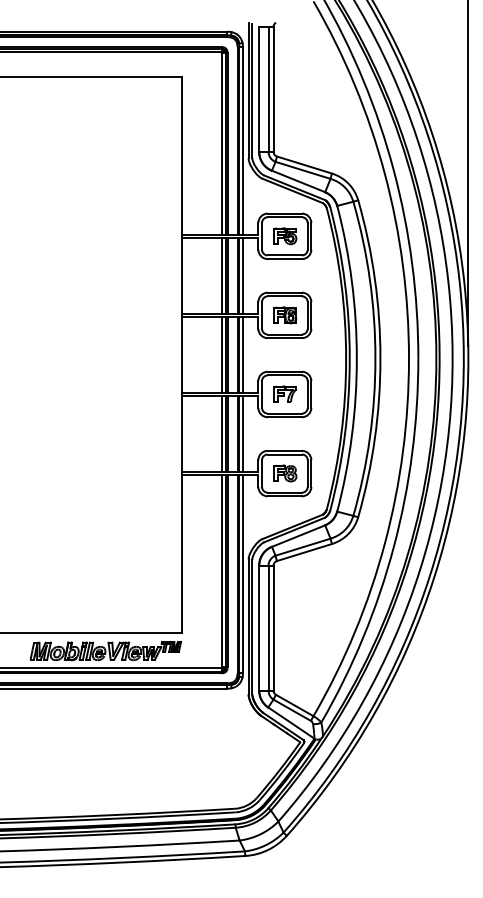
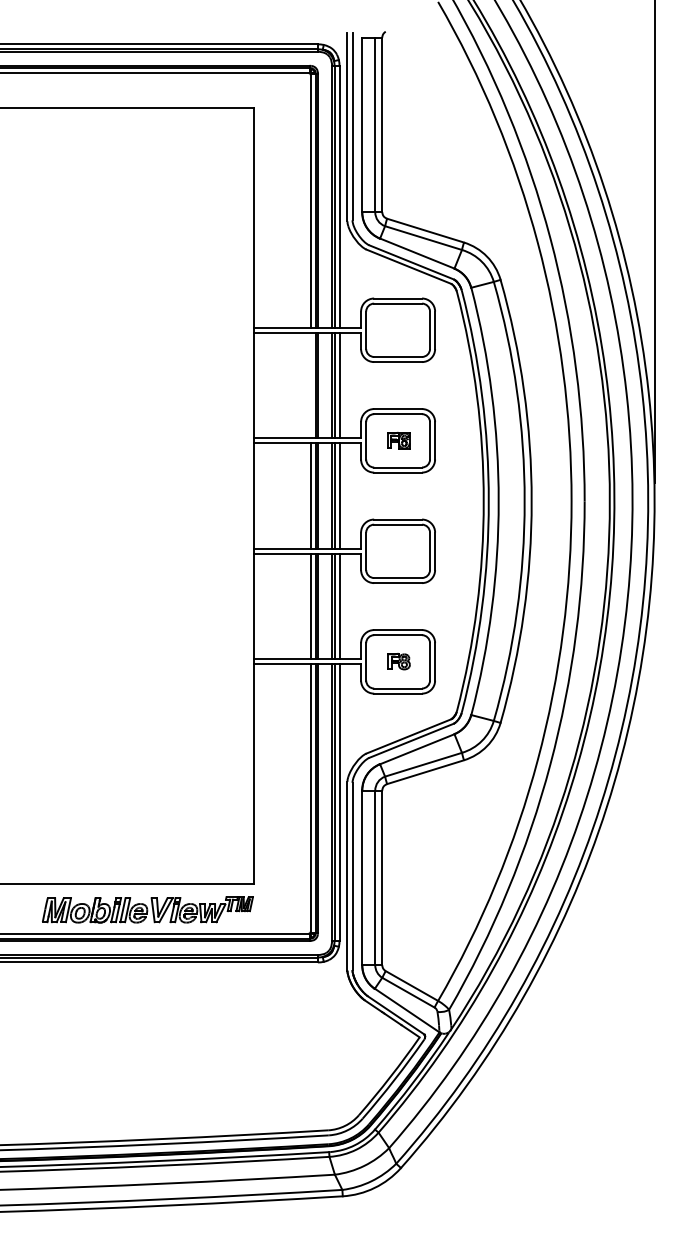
part: (285, 236) -> (399, 330), removed
line: (222, 275) -> (310, 385), removed
part: (285, 315) -> (398, 440), size x0.7
part: (285, 393) -> (398, 550), removed
part: (285, 473) -> (399, 661), size x0.7

